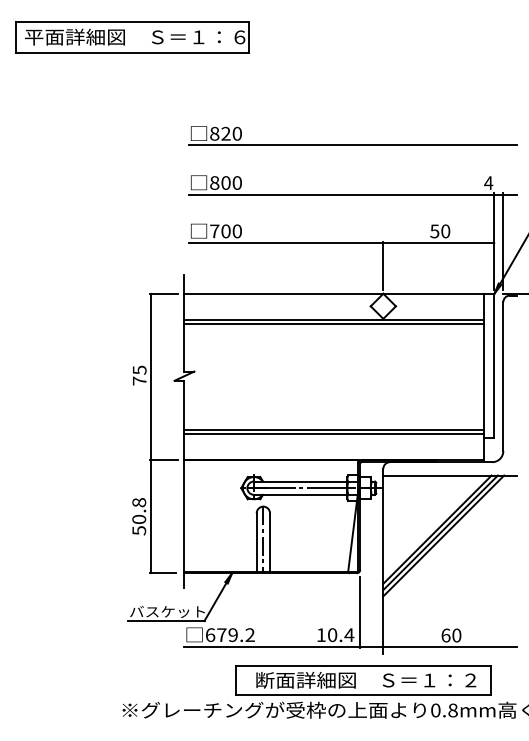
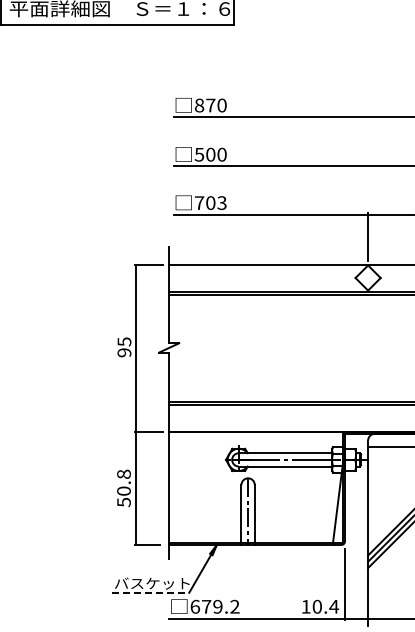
text: (225, 133) -> (210, 105), 820 -> 870
text: (214, 182) -> (199, 154), 800 -> 500
text: (236, 231) -> (221, 203), 700 -> 703
text: (139, 380) -> (124, 352), 75 -> 95
line: (166, 621) -> (151, 593), solid -> dashed

